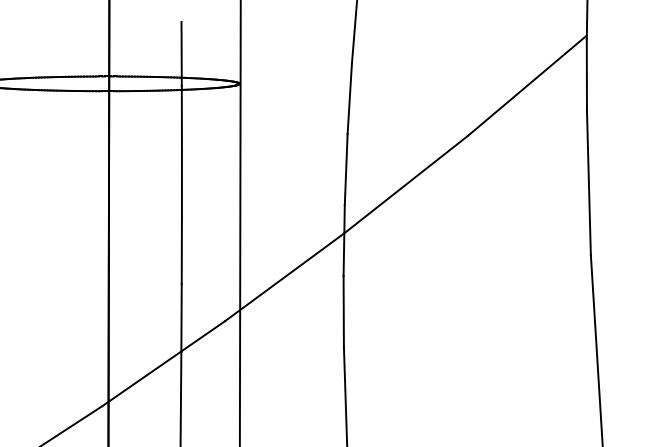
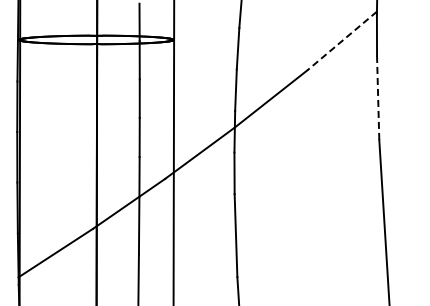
line: (528, 86) -> (342, 41), solid -> dashed
line: (589, 183) -> (378, 98), solid -> dashed

